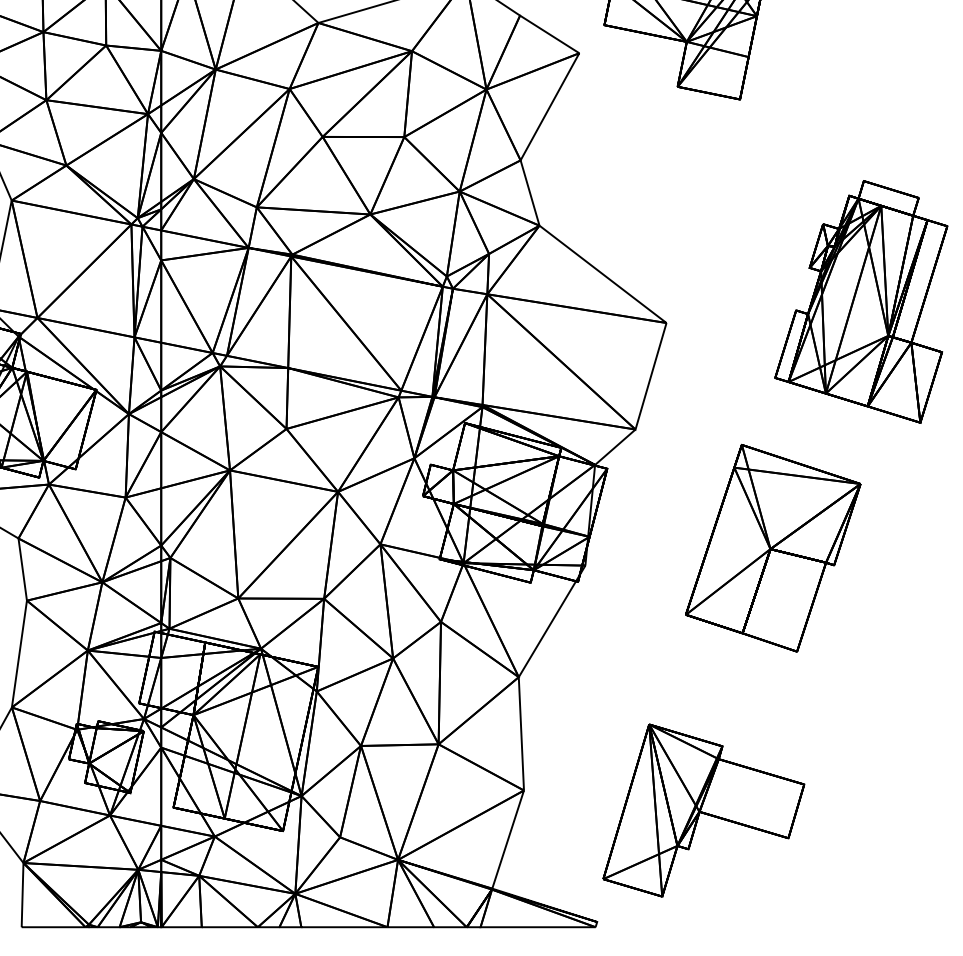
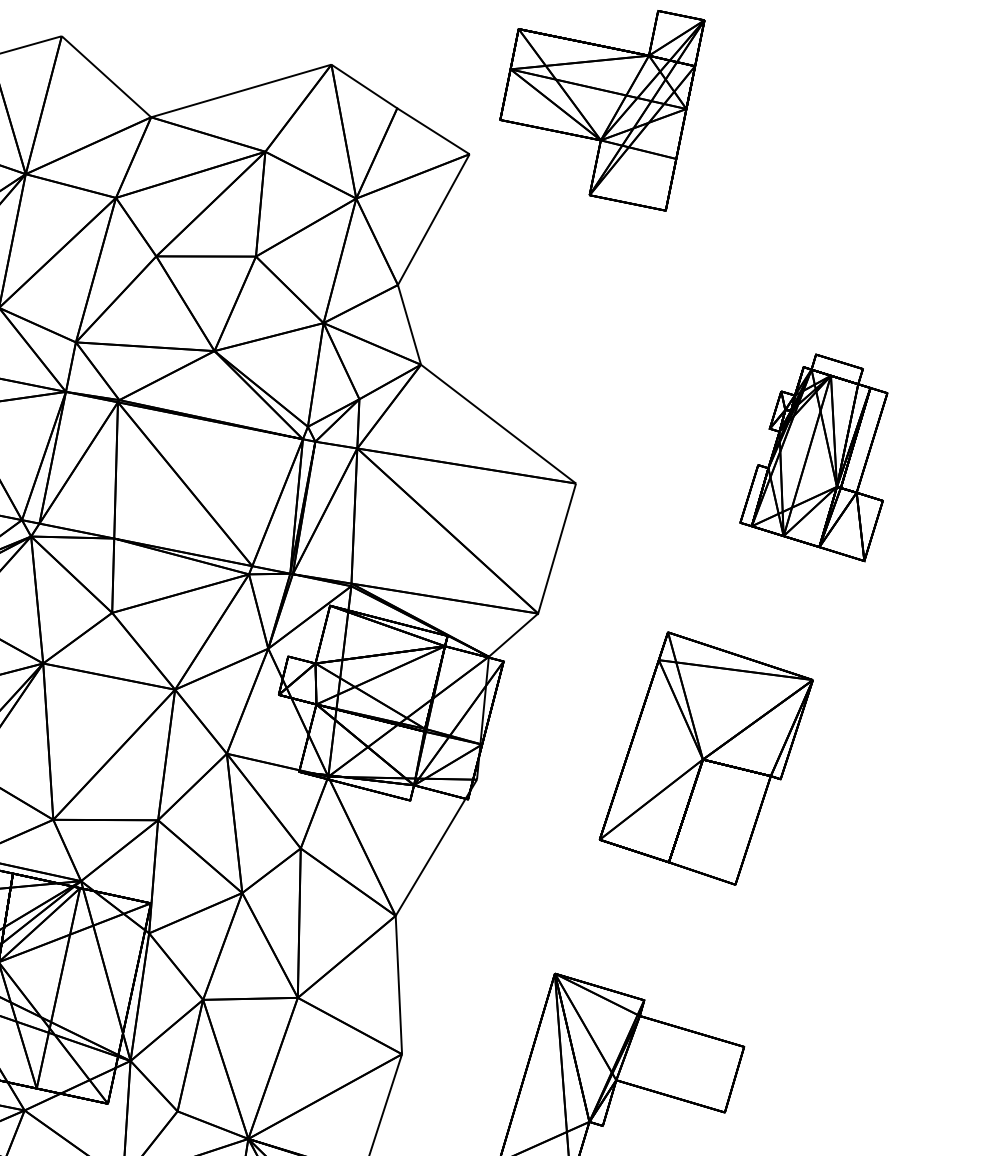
part: (861, 301) -> (814, 457), size x0.7

